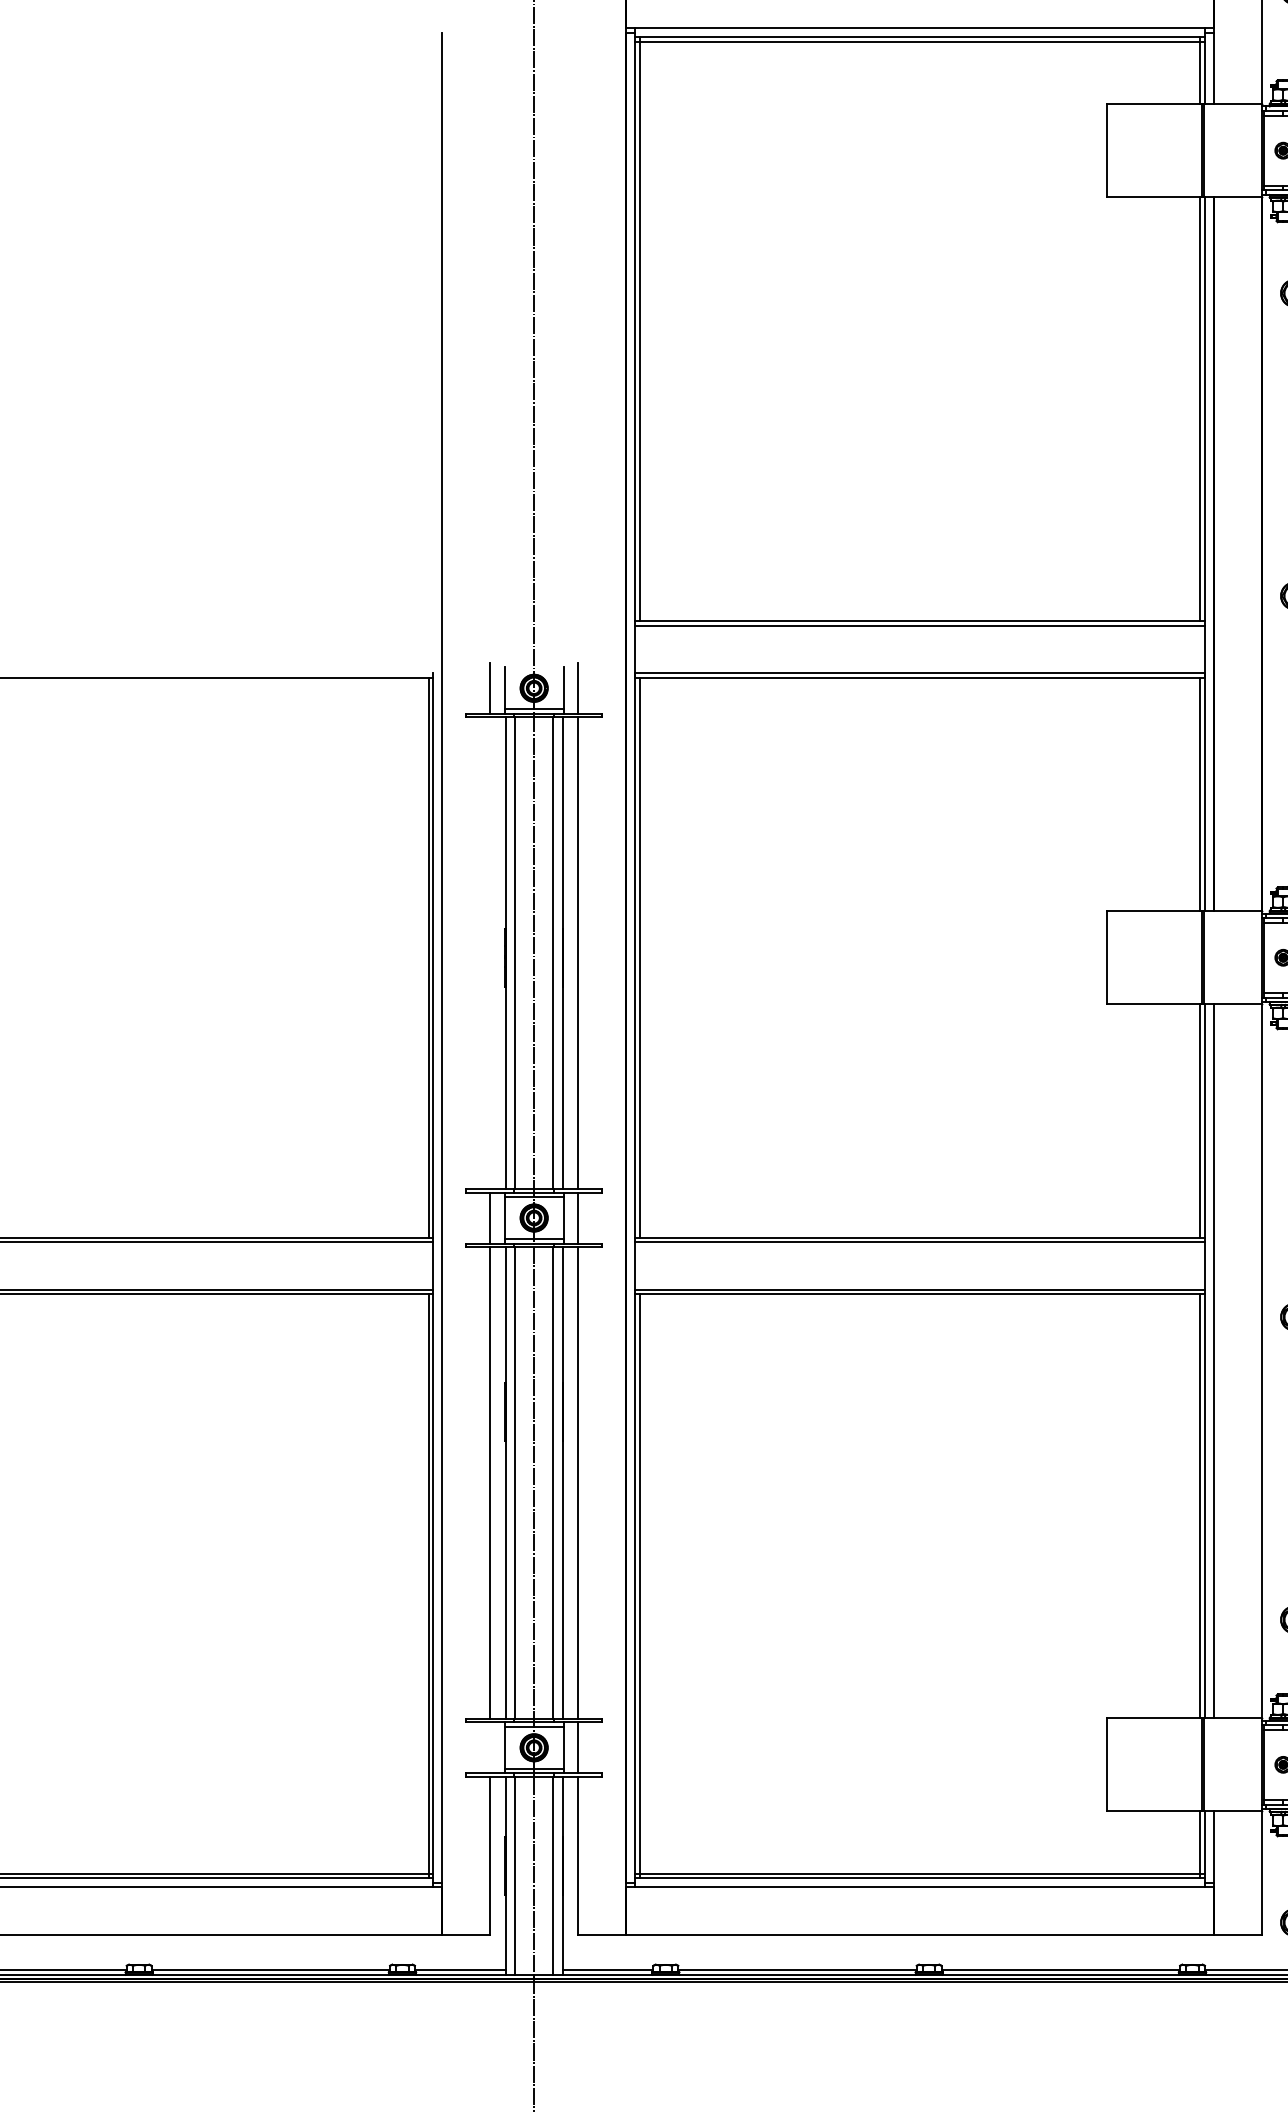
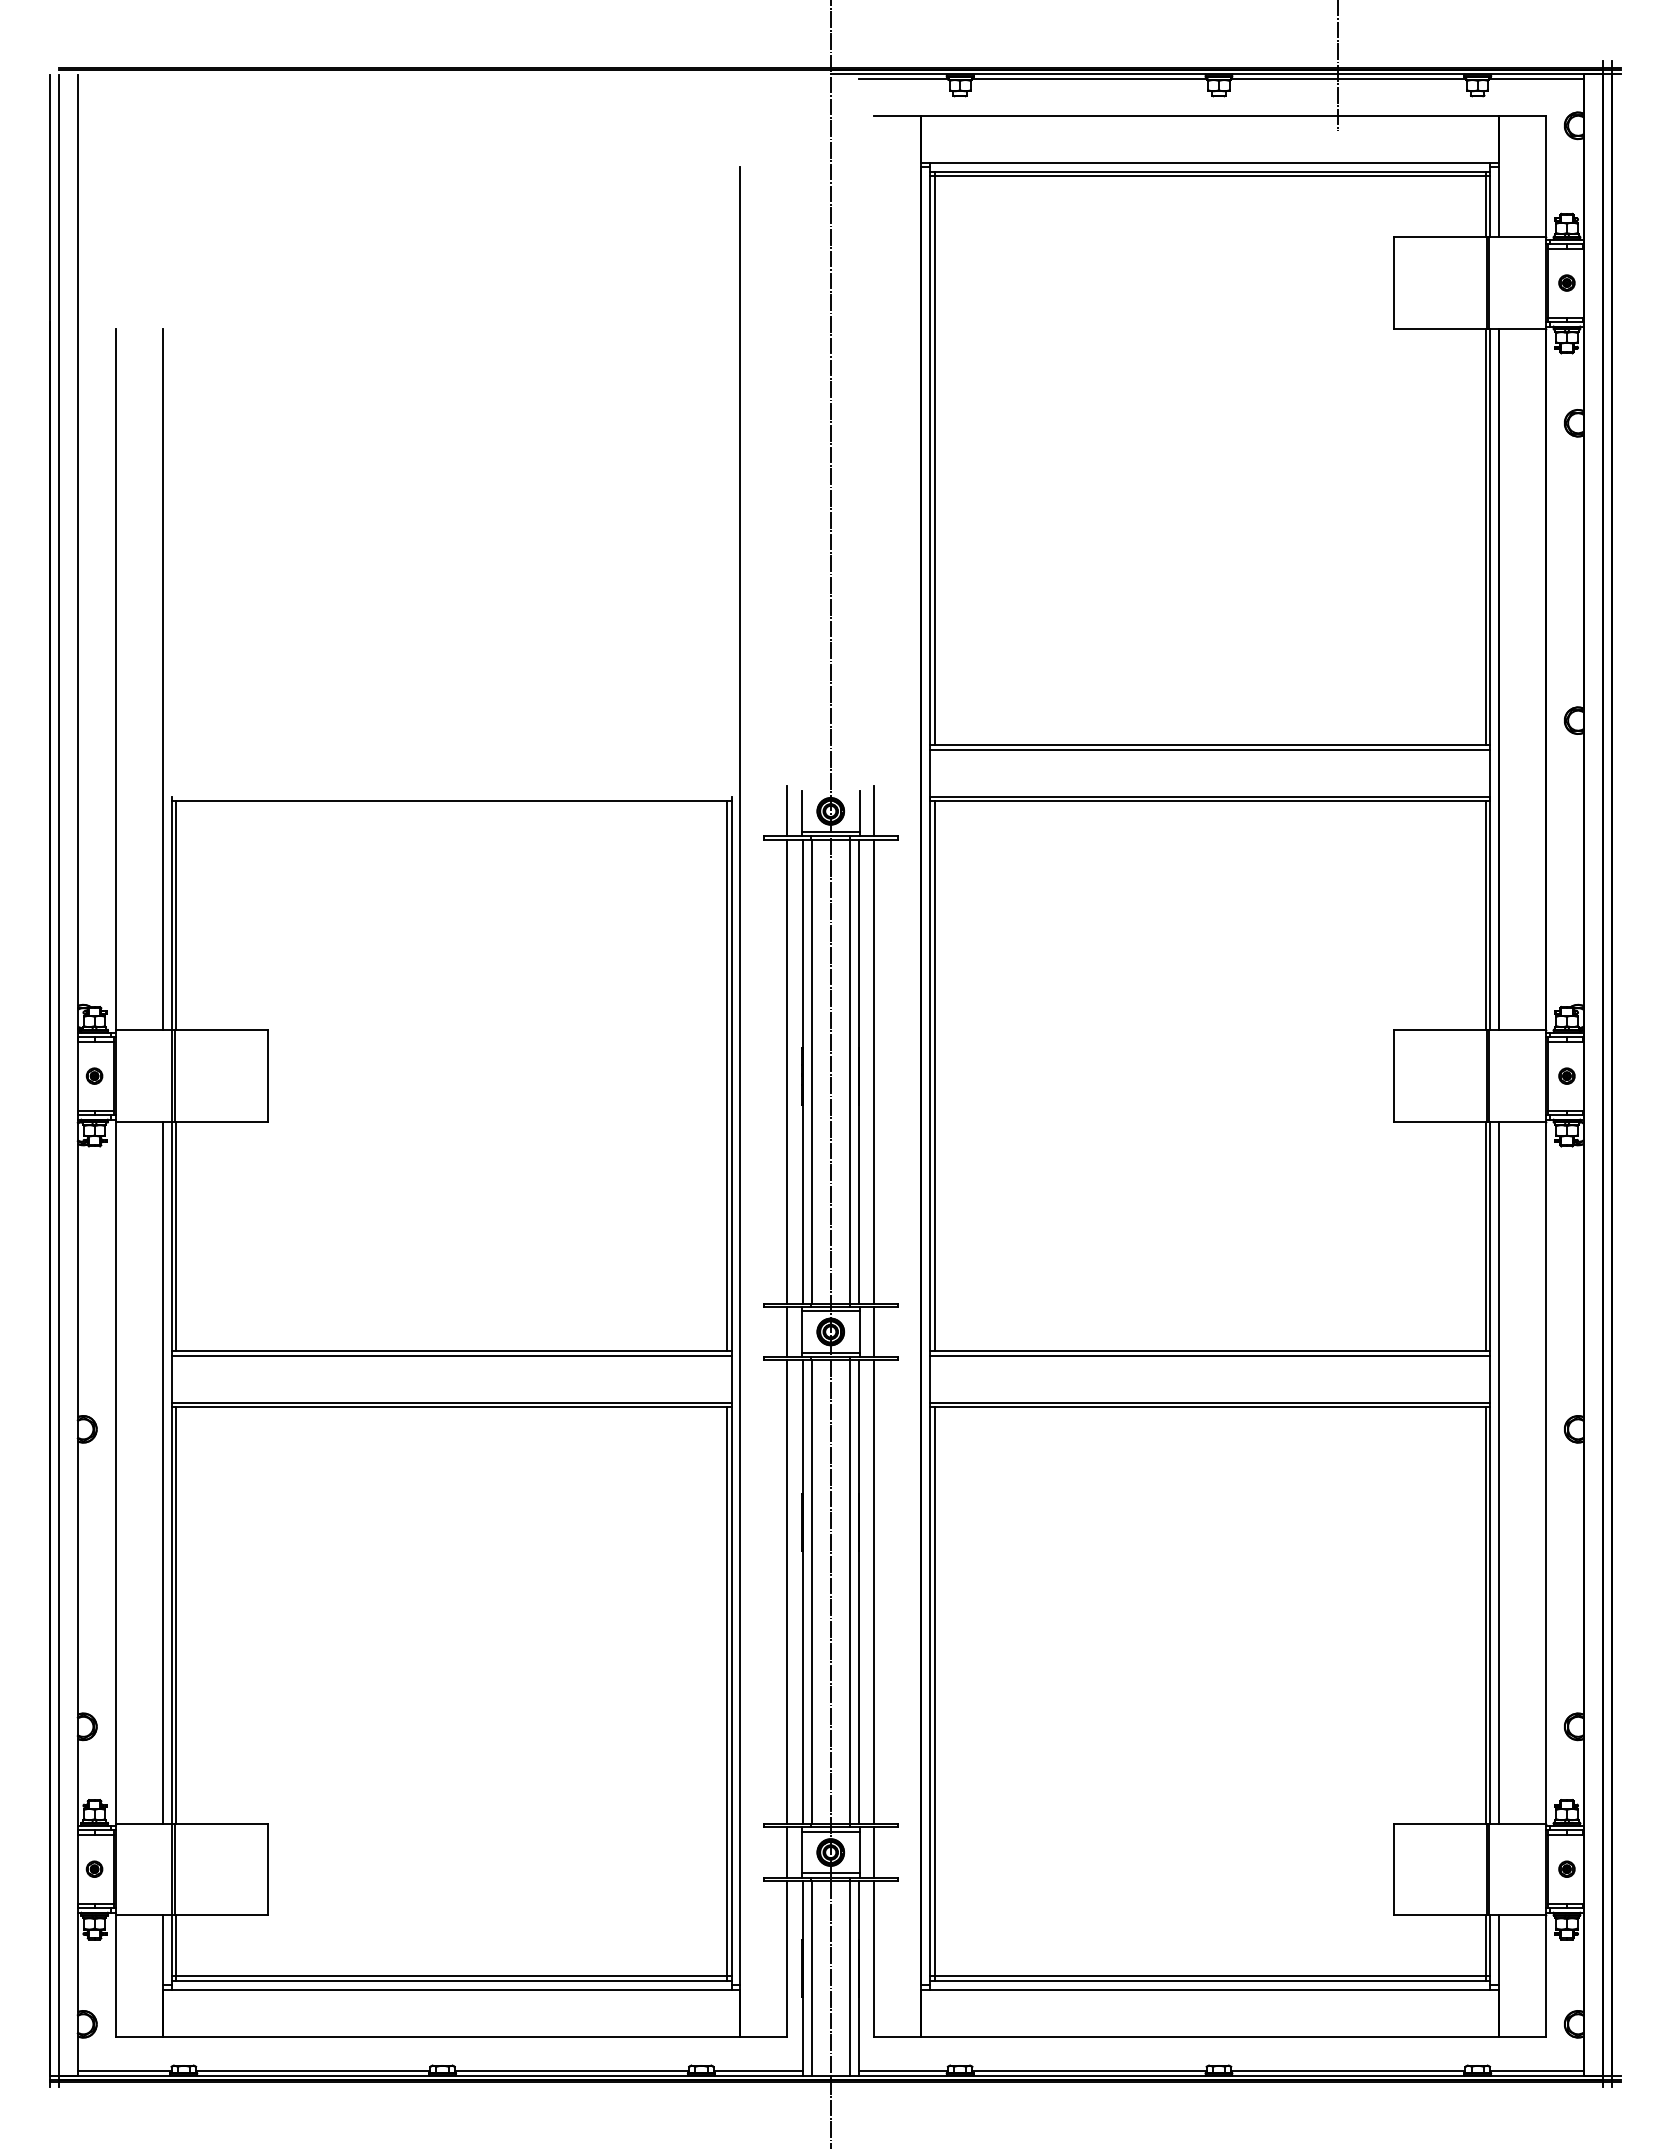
line: (490, 953) -> (787, 1071), added
line: (490, 1747) -> (787, 1852), added

